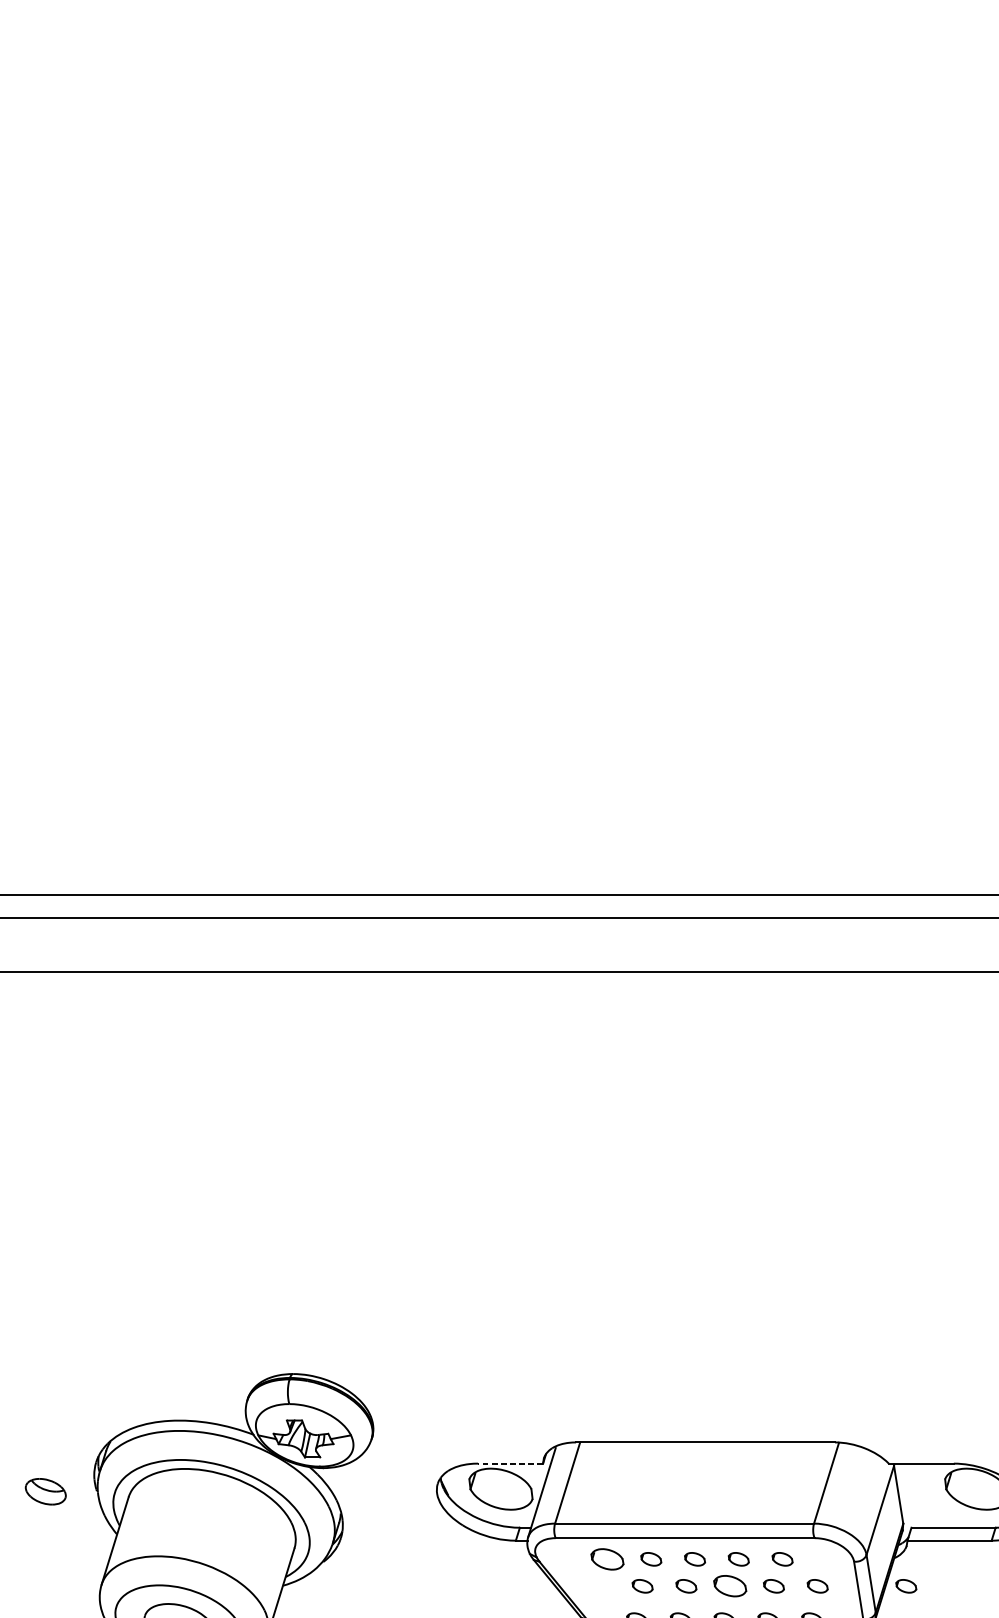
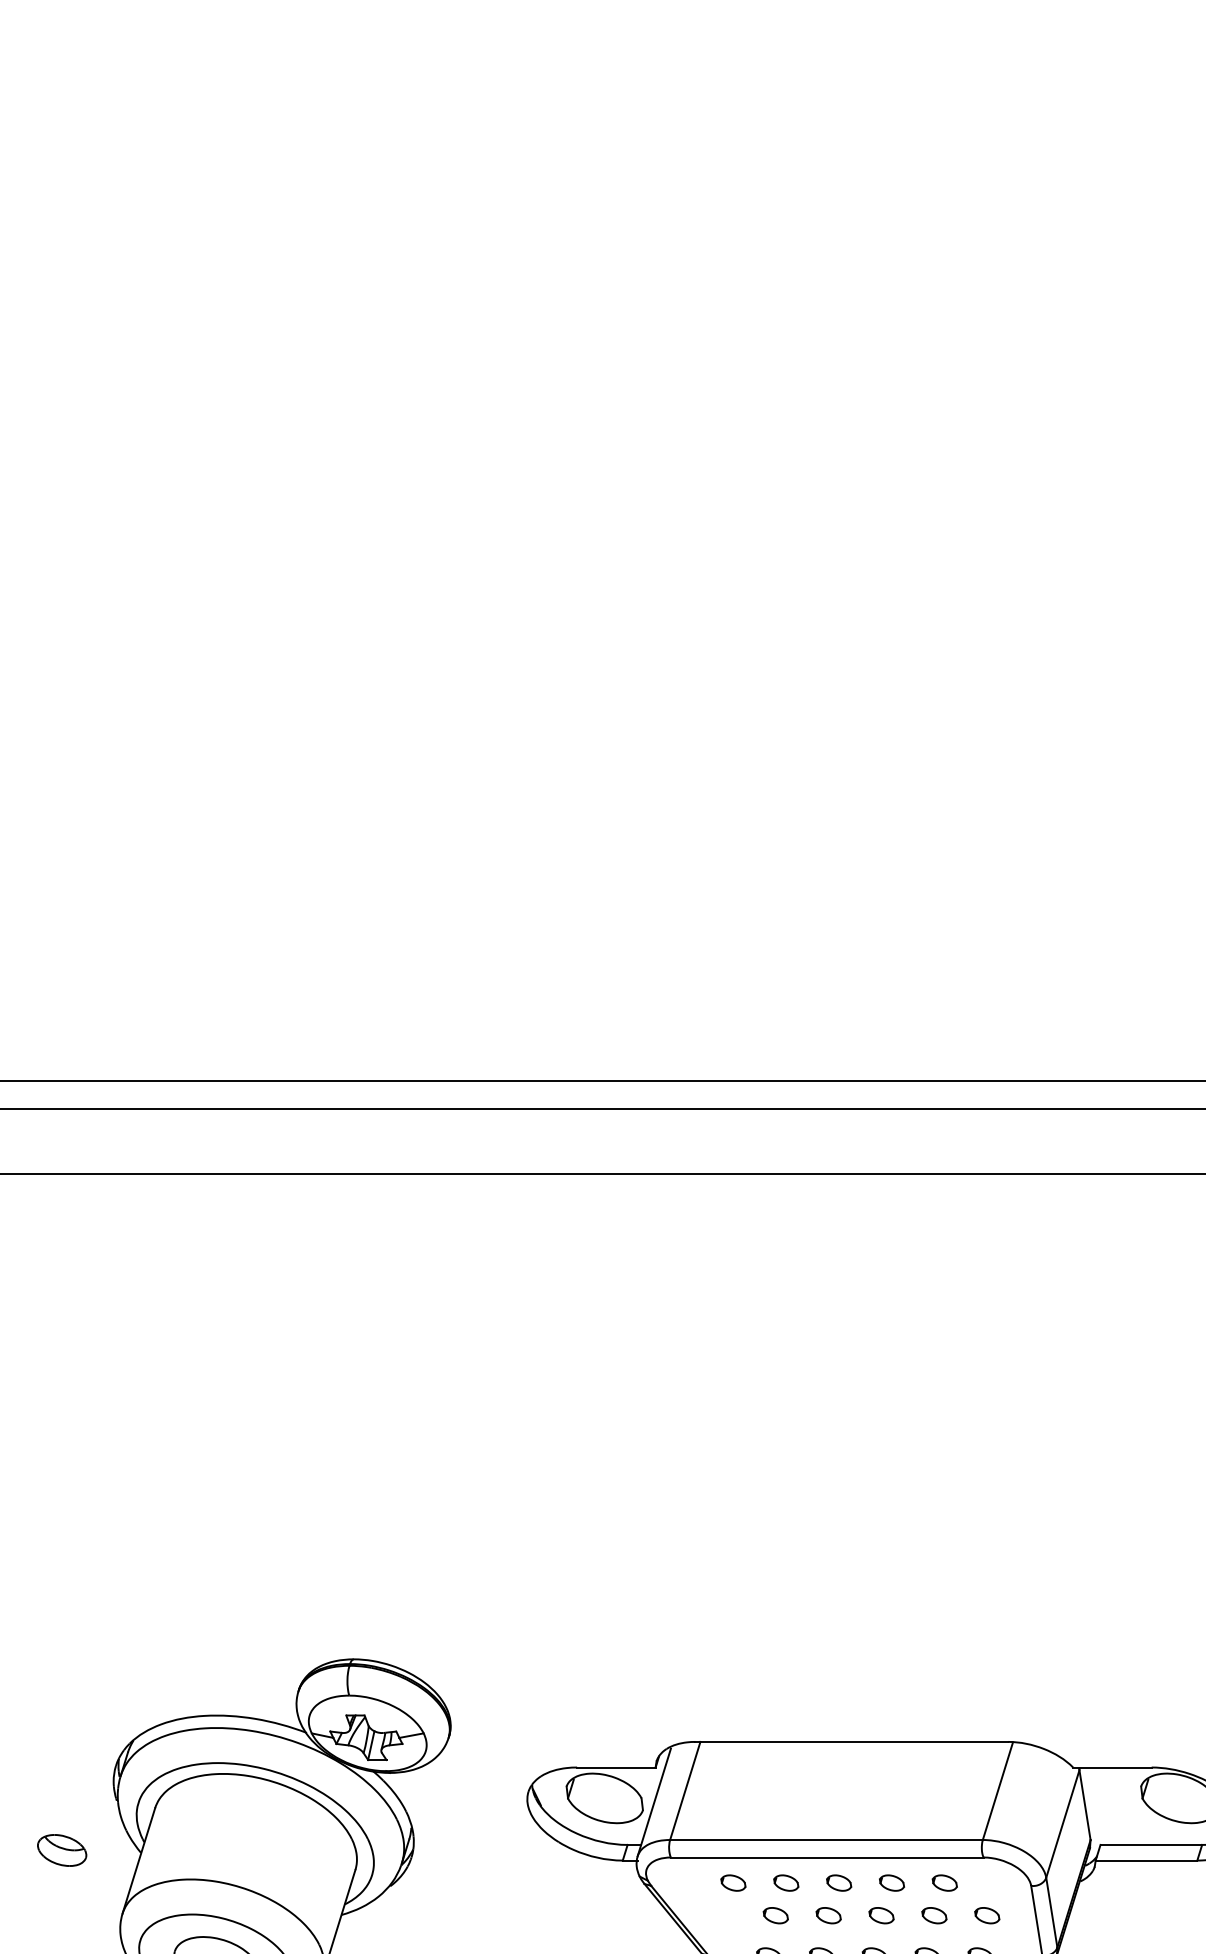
line: (509, 1463) -> (615, 1767), dashed -> solid
part: (46, 1491) -> (62, 1850), moved
part: (607, 1558) -> (733, 1882), size x0.62
part: (730, 1586) -> (881, 1915), size x0.62
part: (906, 1586) -> (1094, 1915), removed

